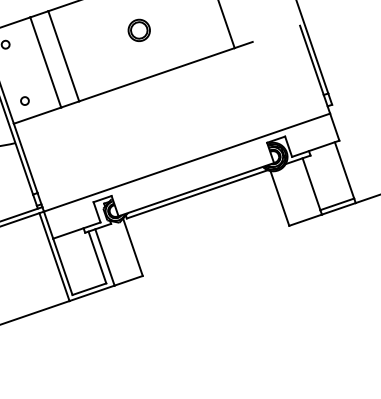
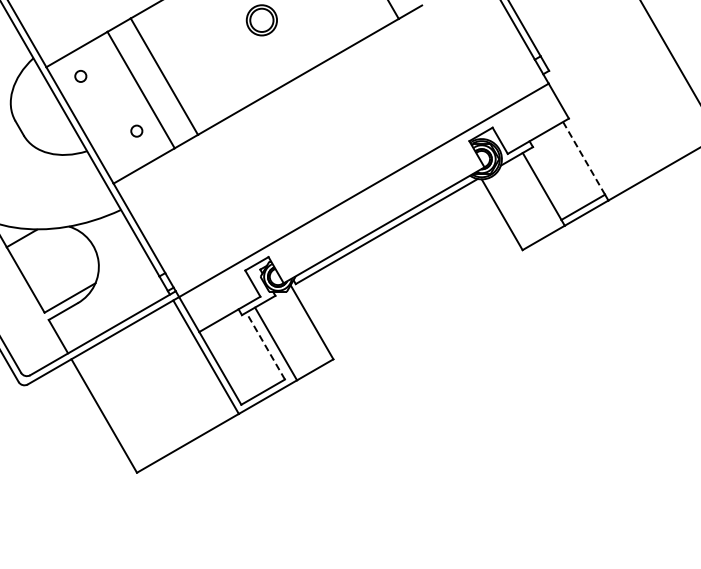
circle: (24, 100) -> (136, 130), moved
line: (344, 169) -> (583, 157), solid -> dashed
line: (97, 257) -> (265, 346), solid -> dashed

